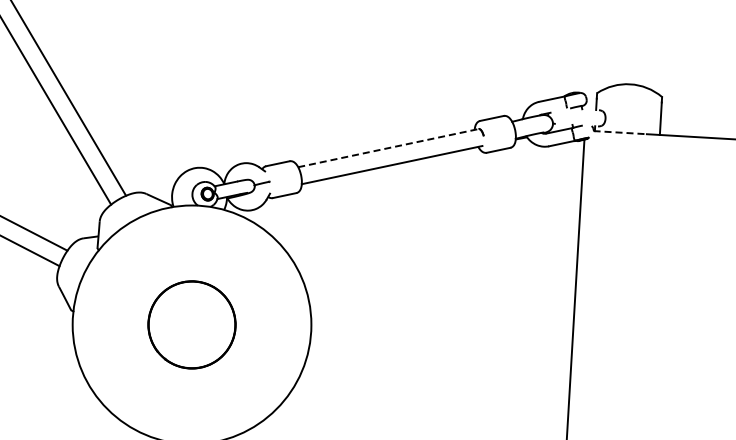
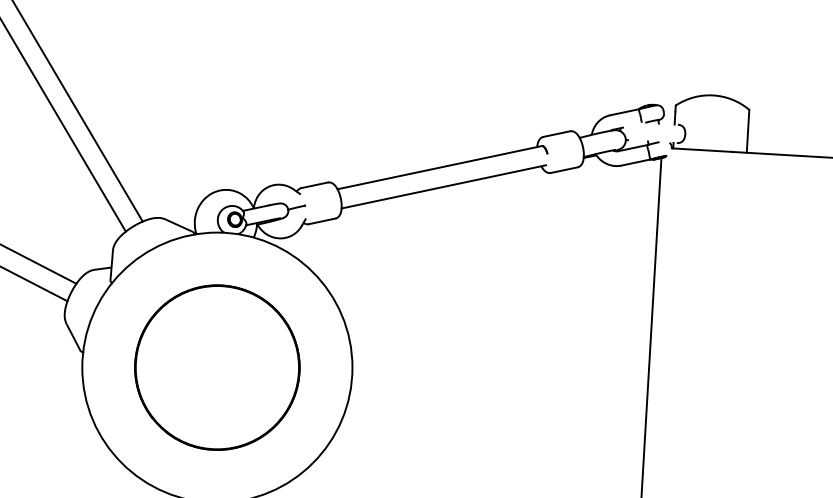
line: (620, 132) -> (702, 149), dashed -> solid
line: (389, 148) -> (440, 168), dashed -> solid
circle: (191, 324) -> (216, 367), size x1.67

